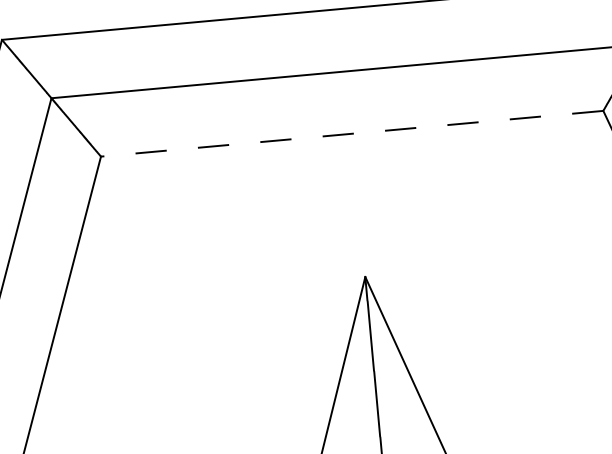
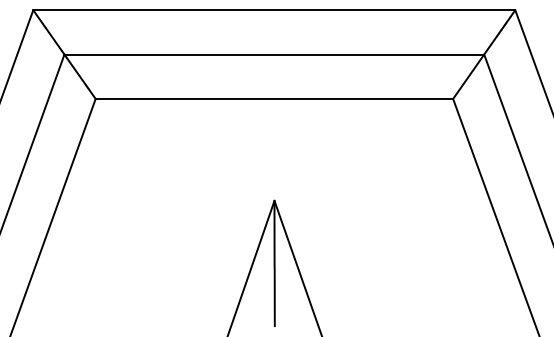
line: (352, 133) -> (274, 98), dashed -> solid

